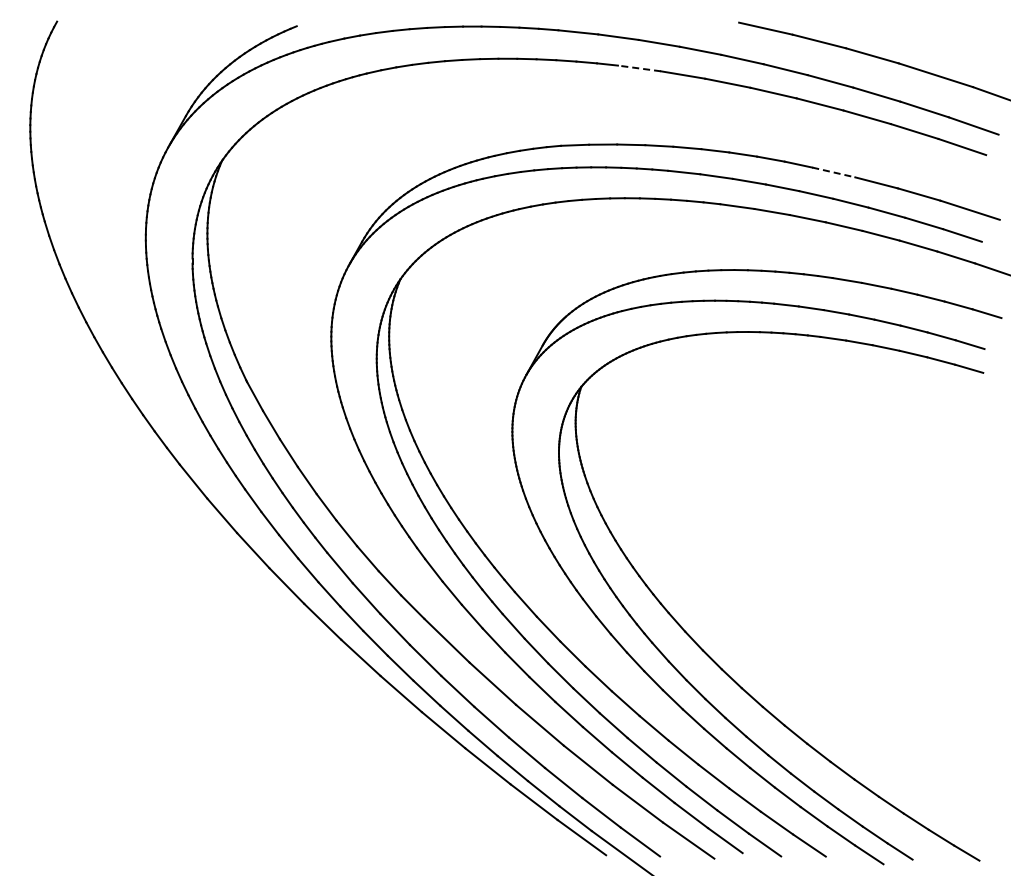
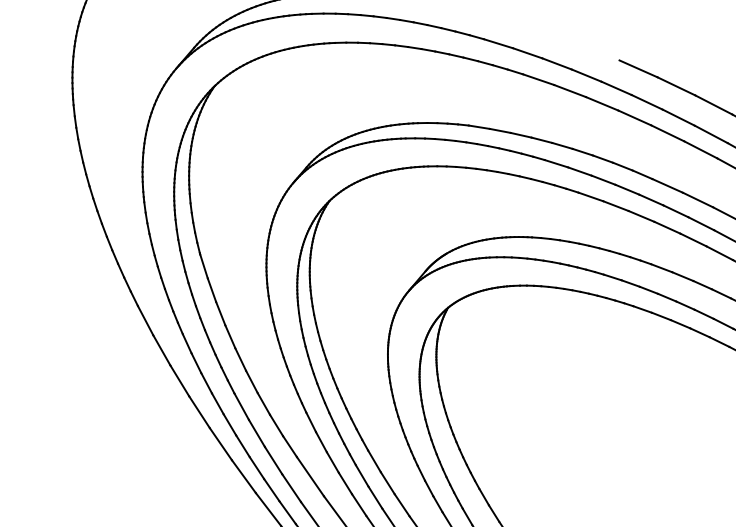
line: (639, 68) -> (538, 79), dashed -> solid
line: (834, 172) -> (668, 186), dashed -> solid

